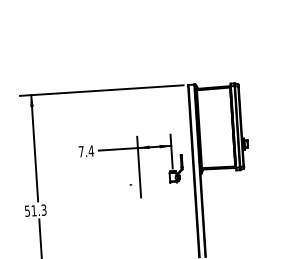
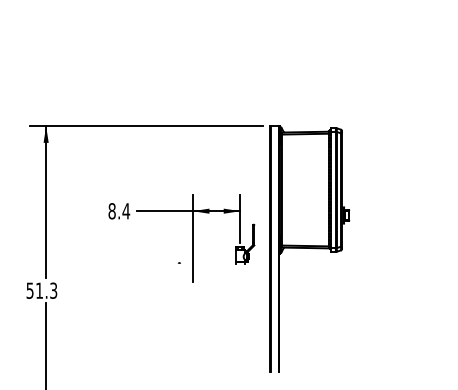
text: (80, 151) -> (111, 211), 7.4 -> 8.4

